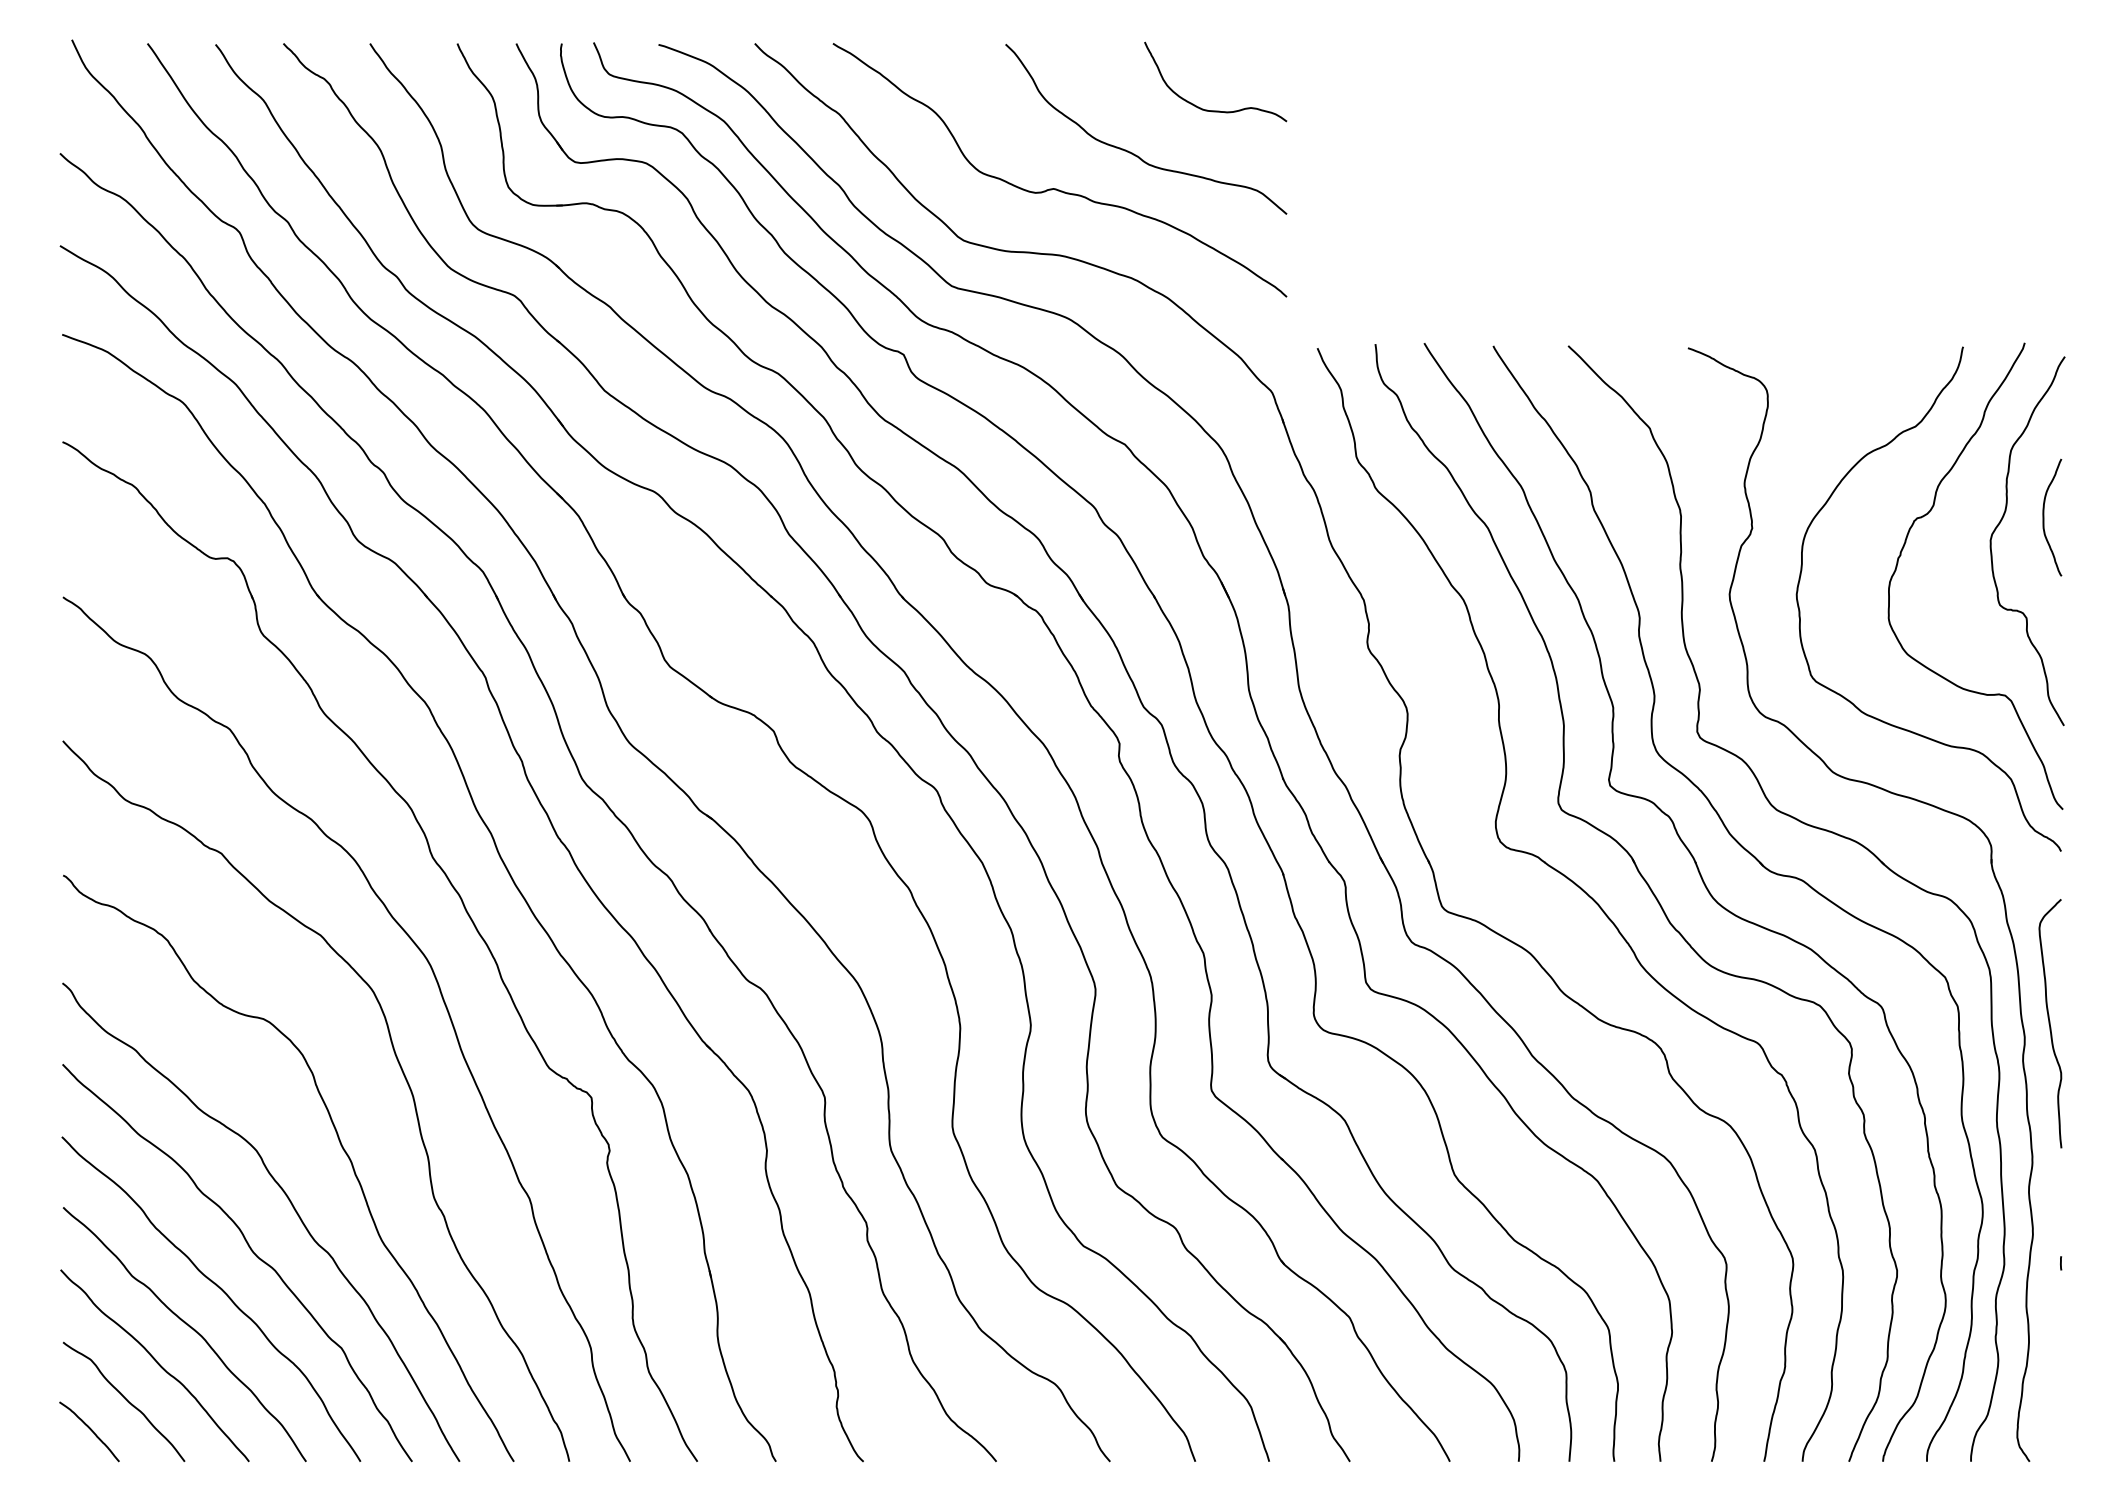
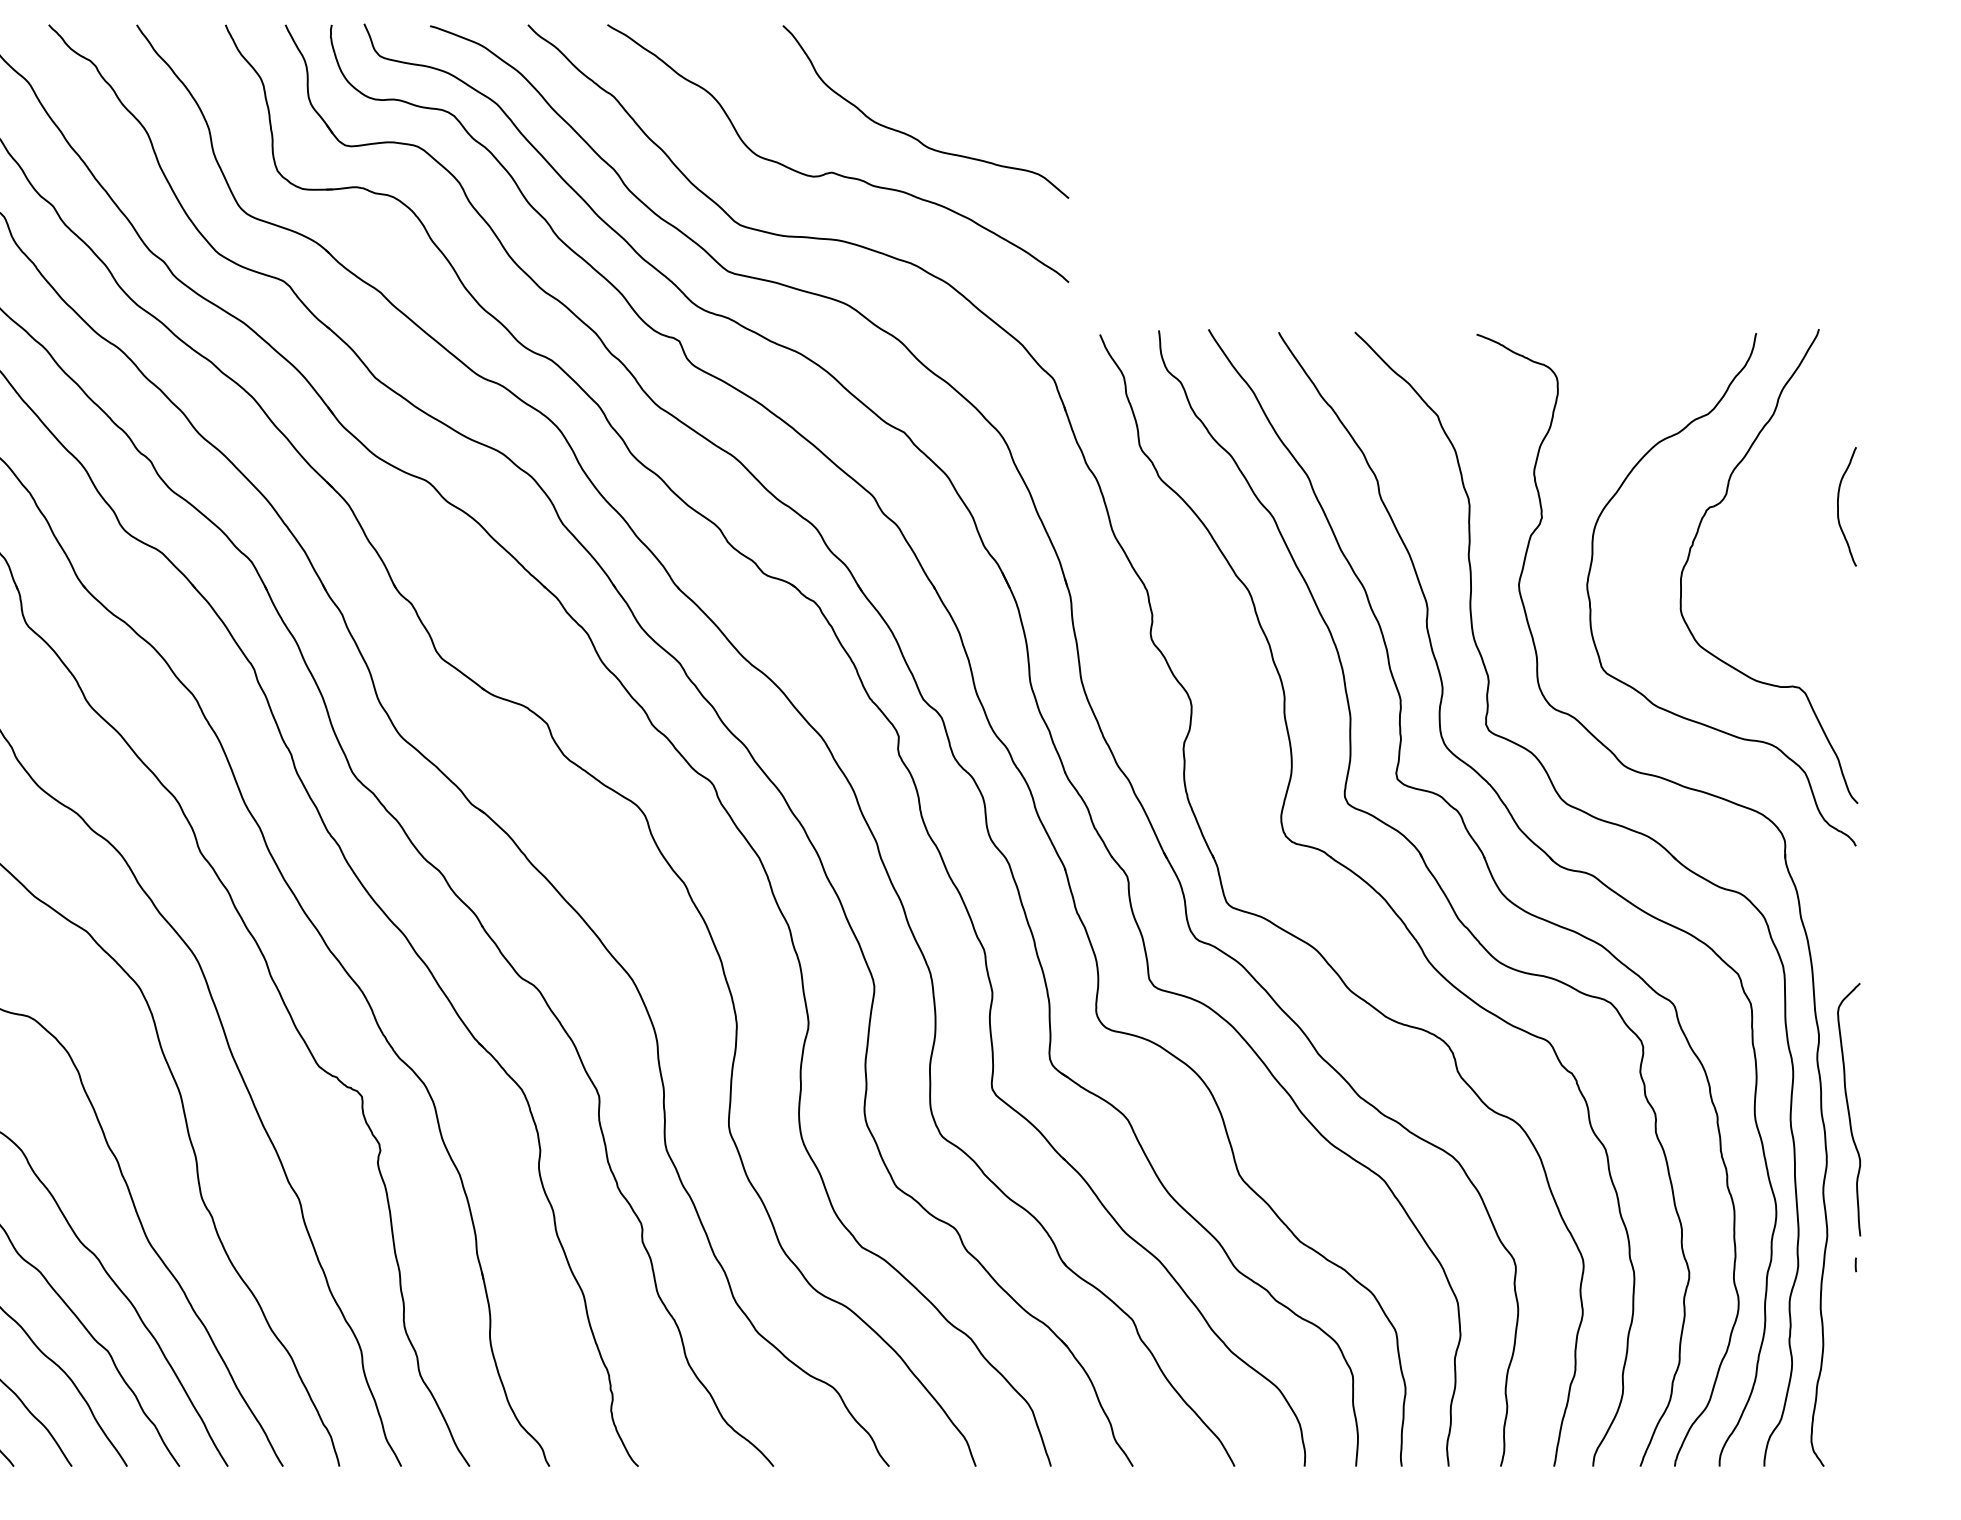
curve: (1215, 110) -> (996, 92), removed
curve: (1999, 525) -> (1793, 514), removed
curve: (2050, 1023) -> (1849, 1109), moved

